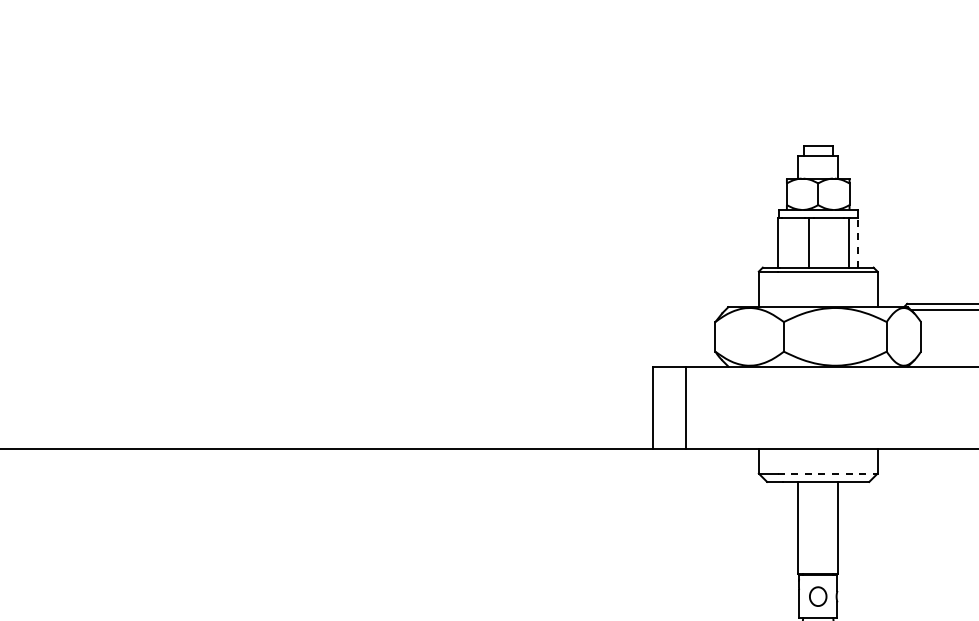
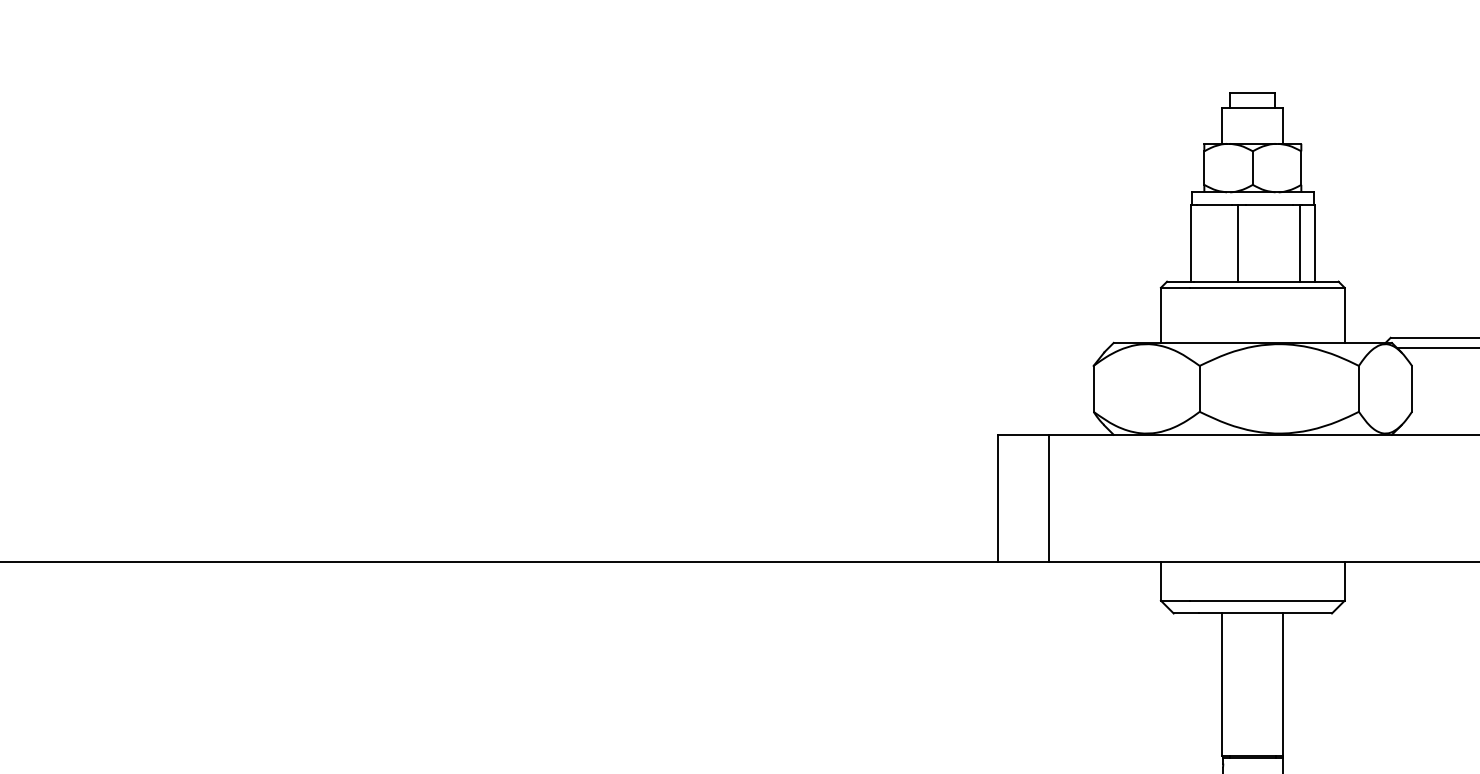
line: (858, 242) -> (1315, 242), dashed -> solid
line: (827, 473) -> (1267, 600), dashed -> solid

